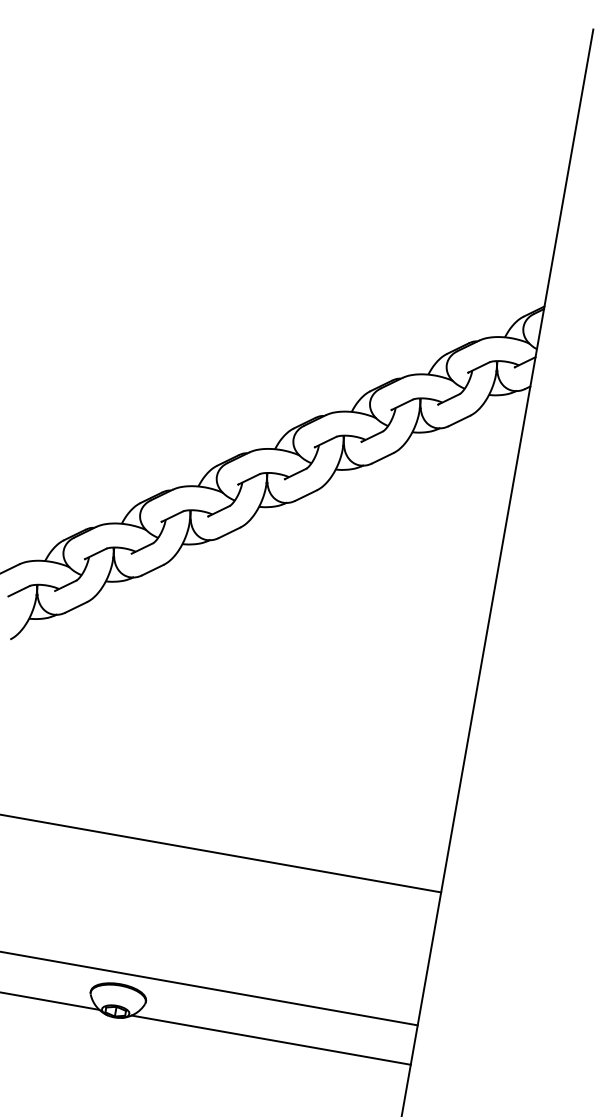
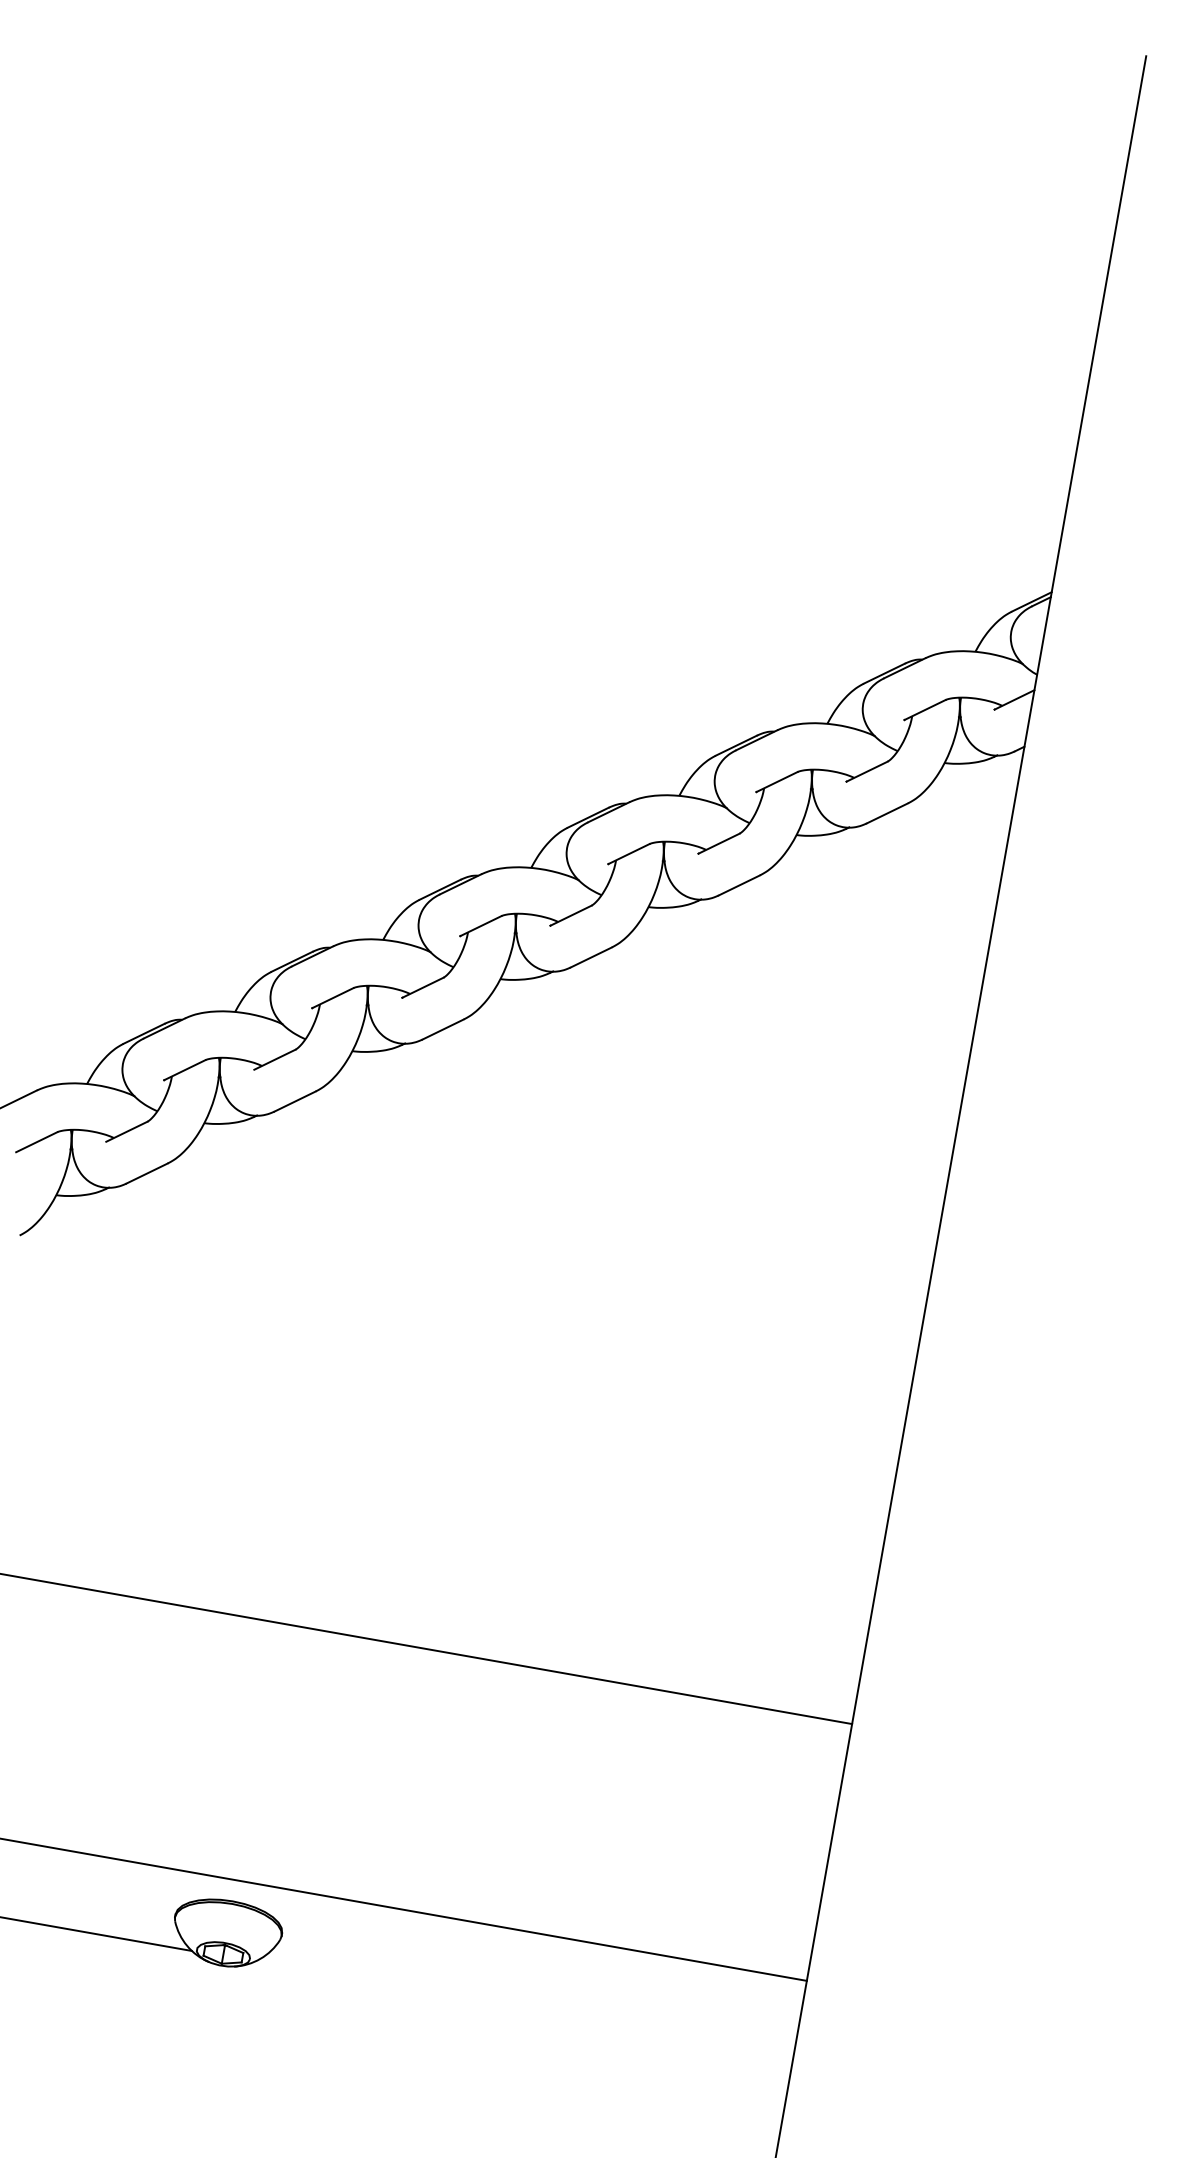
line: (270, 1039) -> (522, 2008), removed

